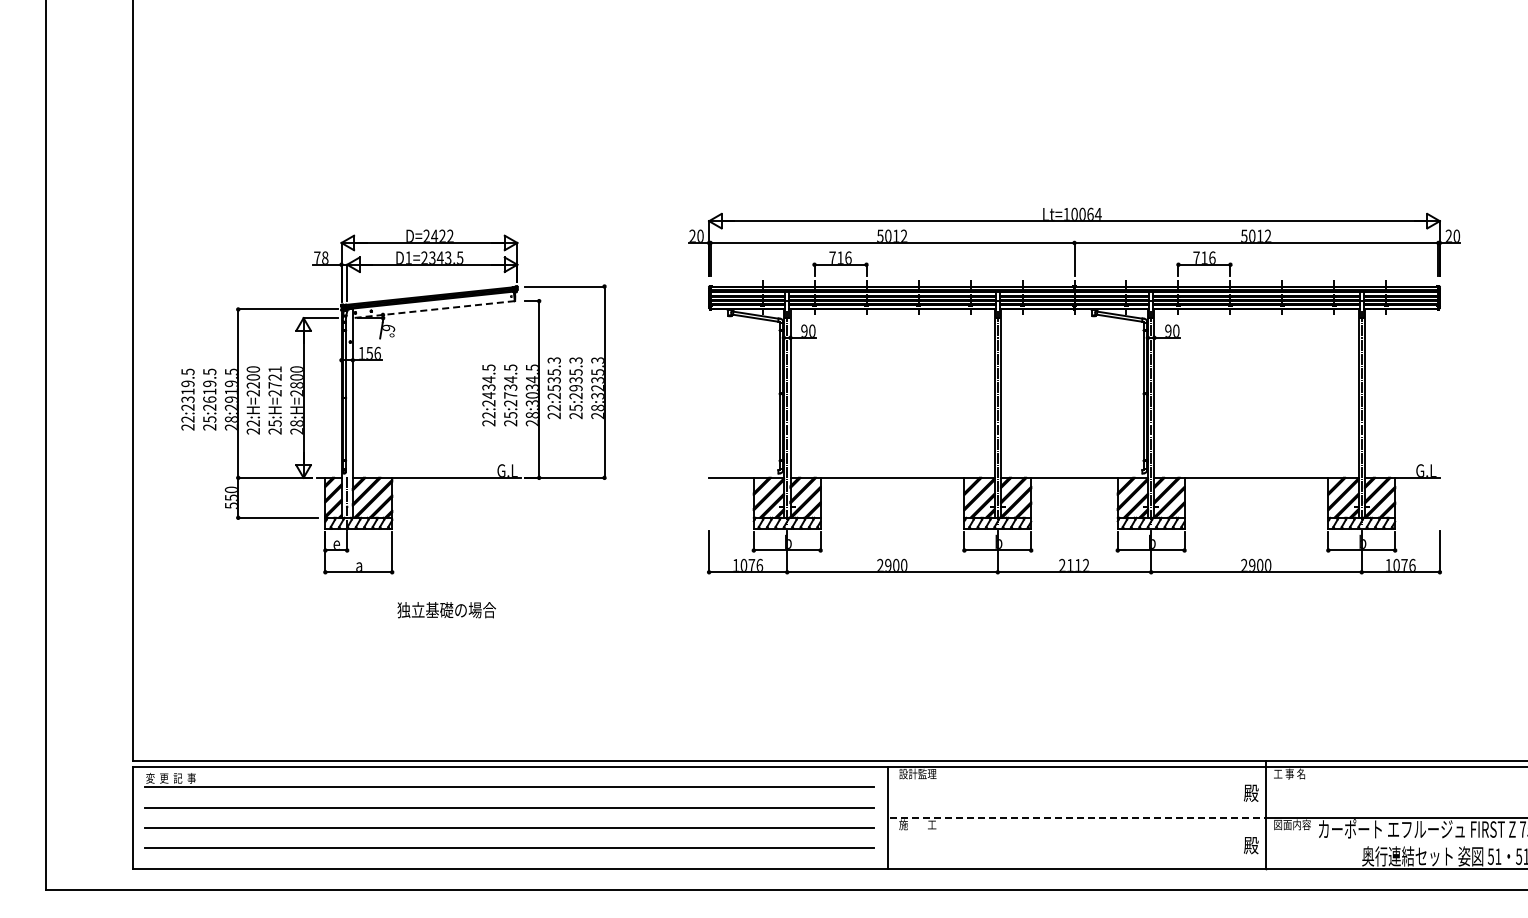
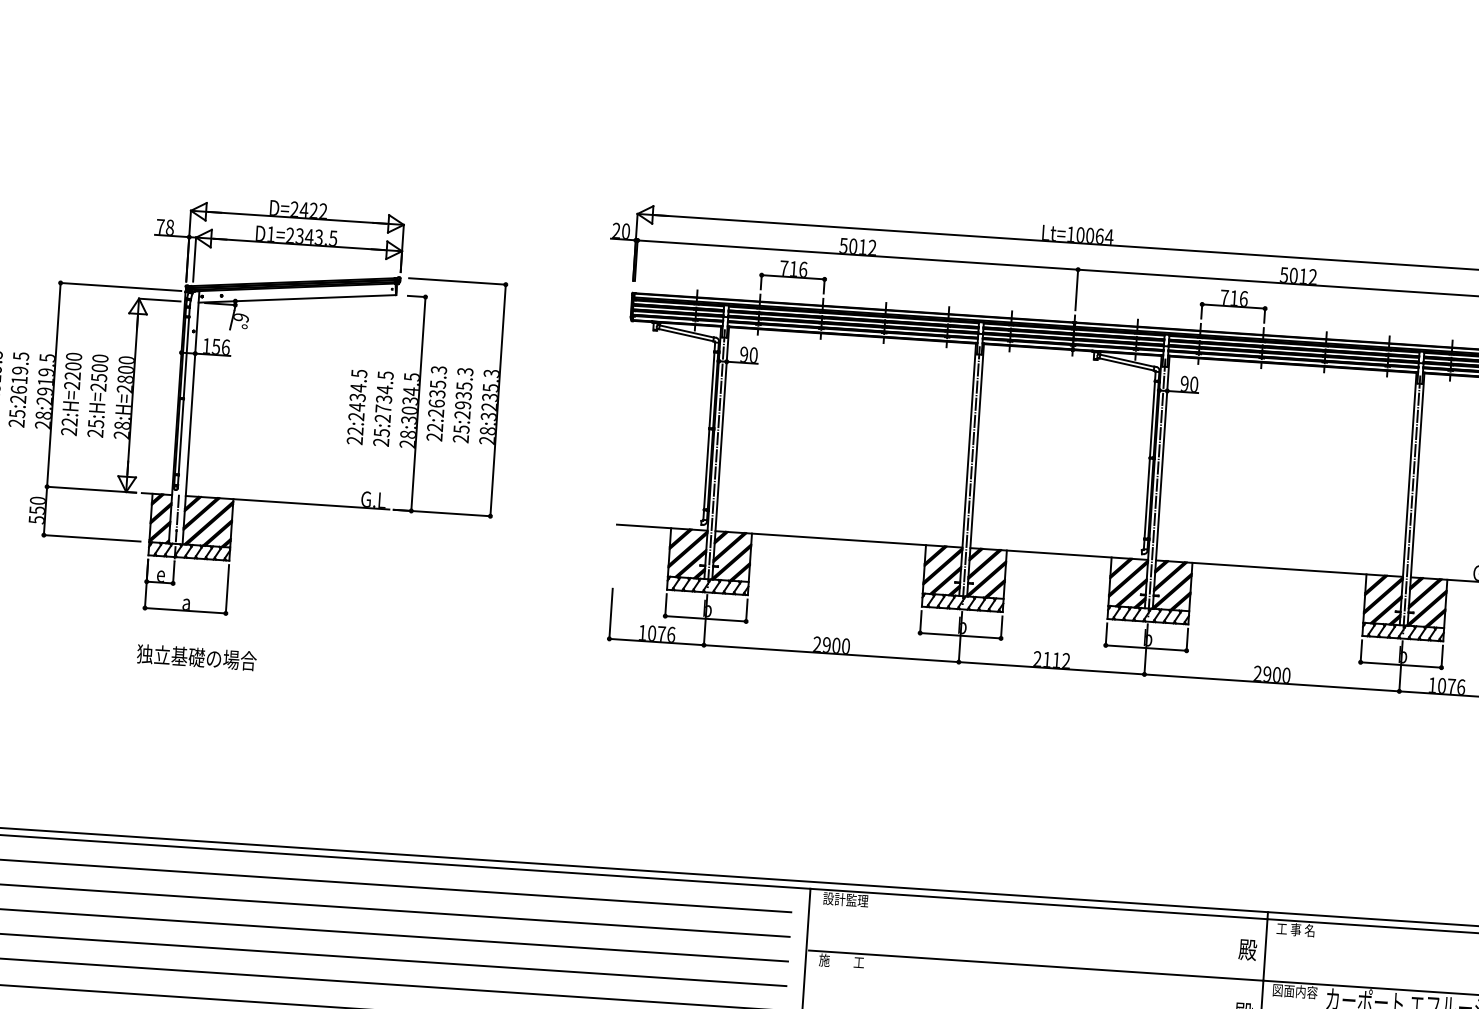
line: (433, 309) -> (296, 298), dashed -> solid
text: (274, 377) -> (99, 368), 25:H=2721 -> 25:H=2500
text: (553, 387) -> (435, 402), 22:2535.3 -> 22:2635.3
text: (446, 610) -> (196, 657), moved
line: (1078, 817) -> (1036, 965), dashed -> solid

